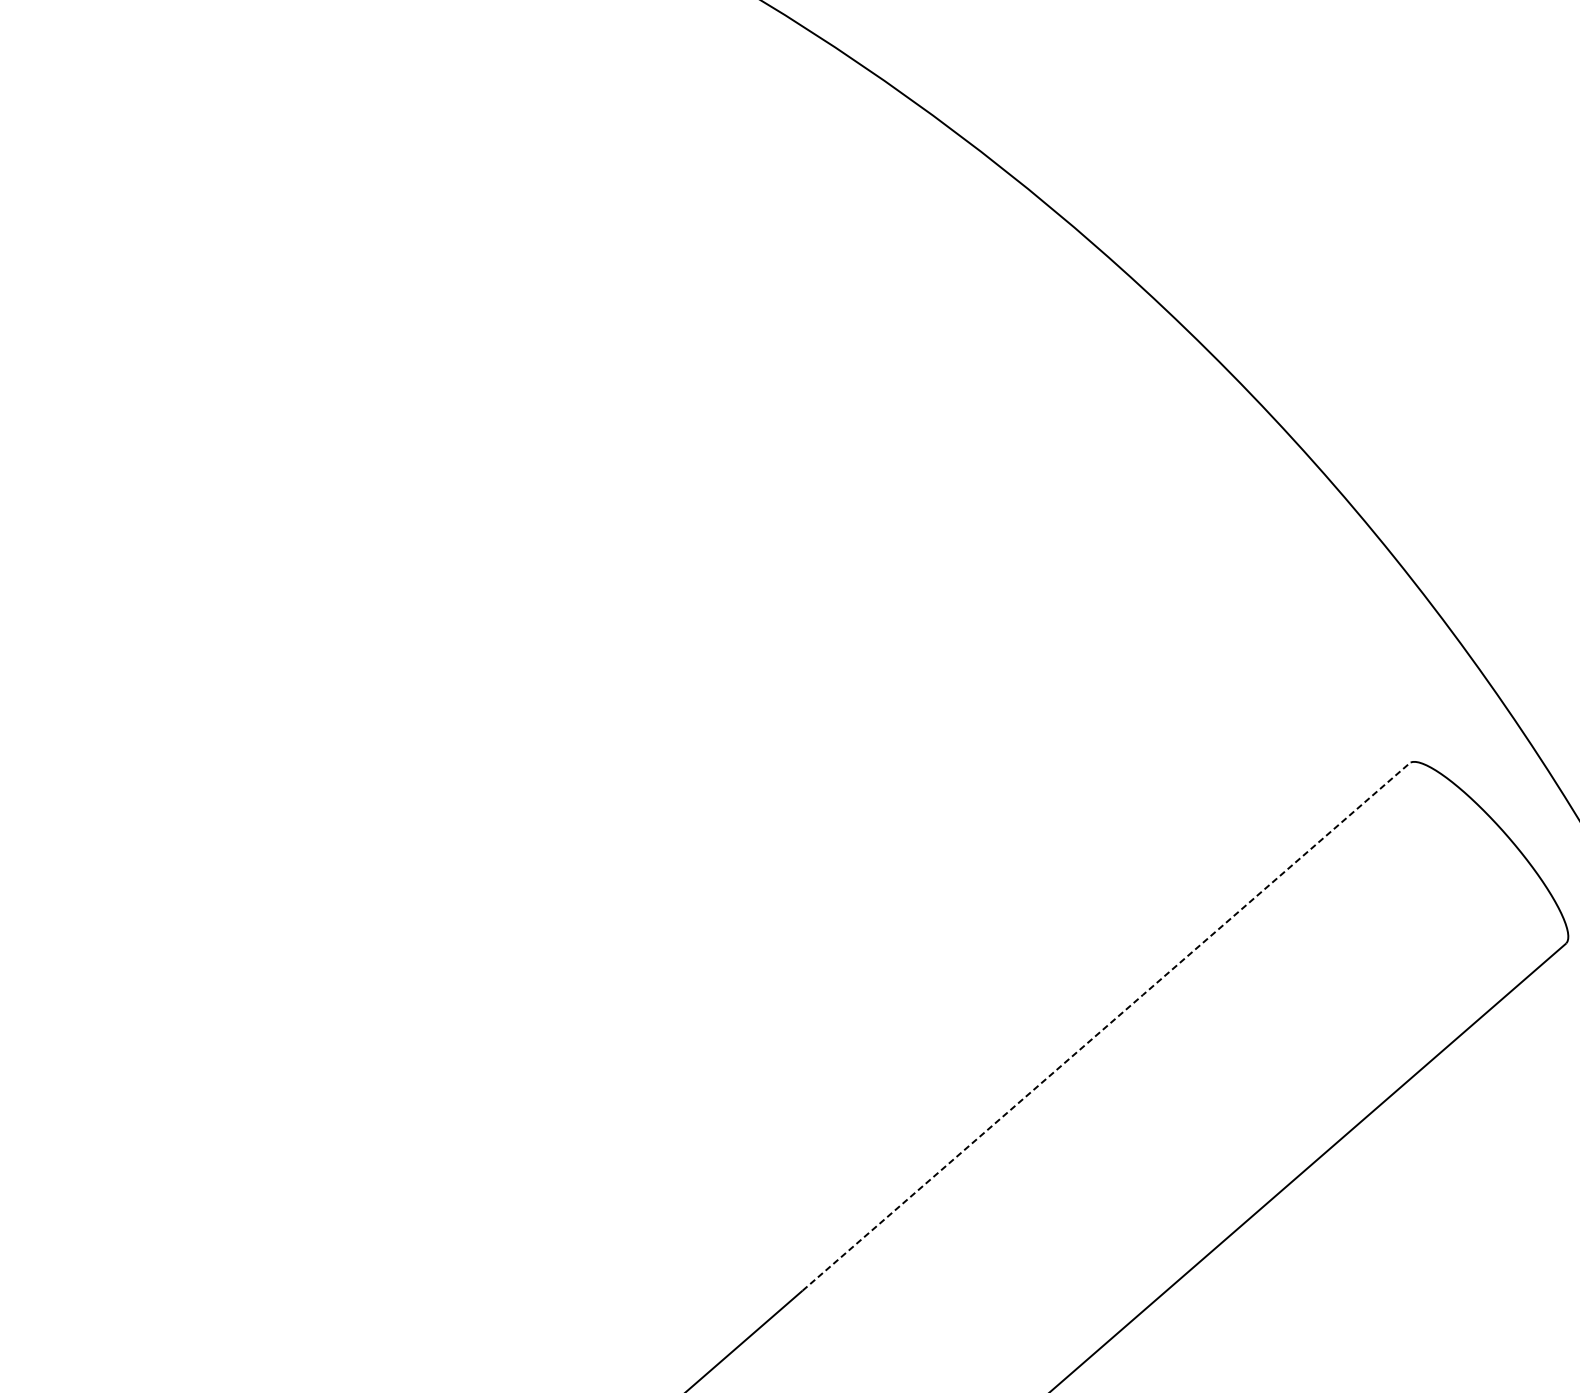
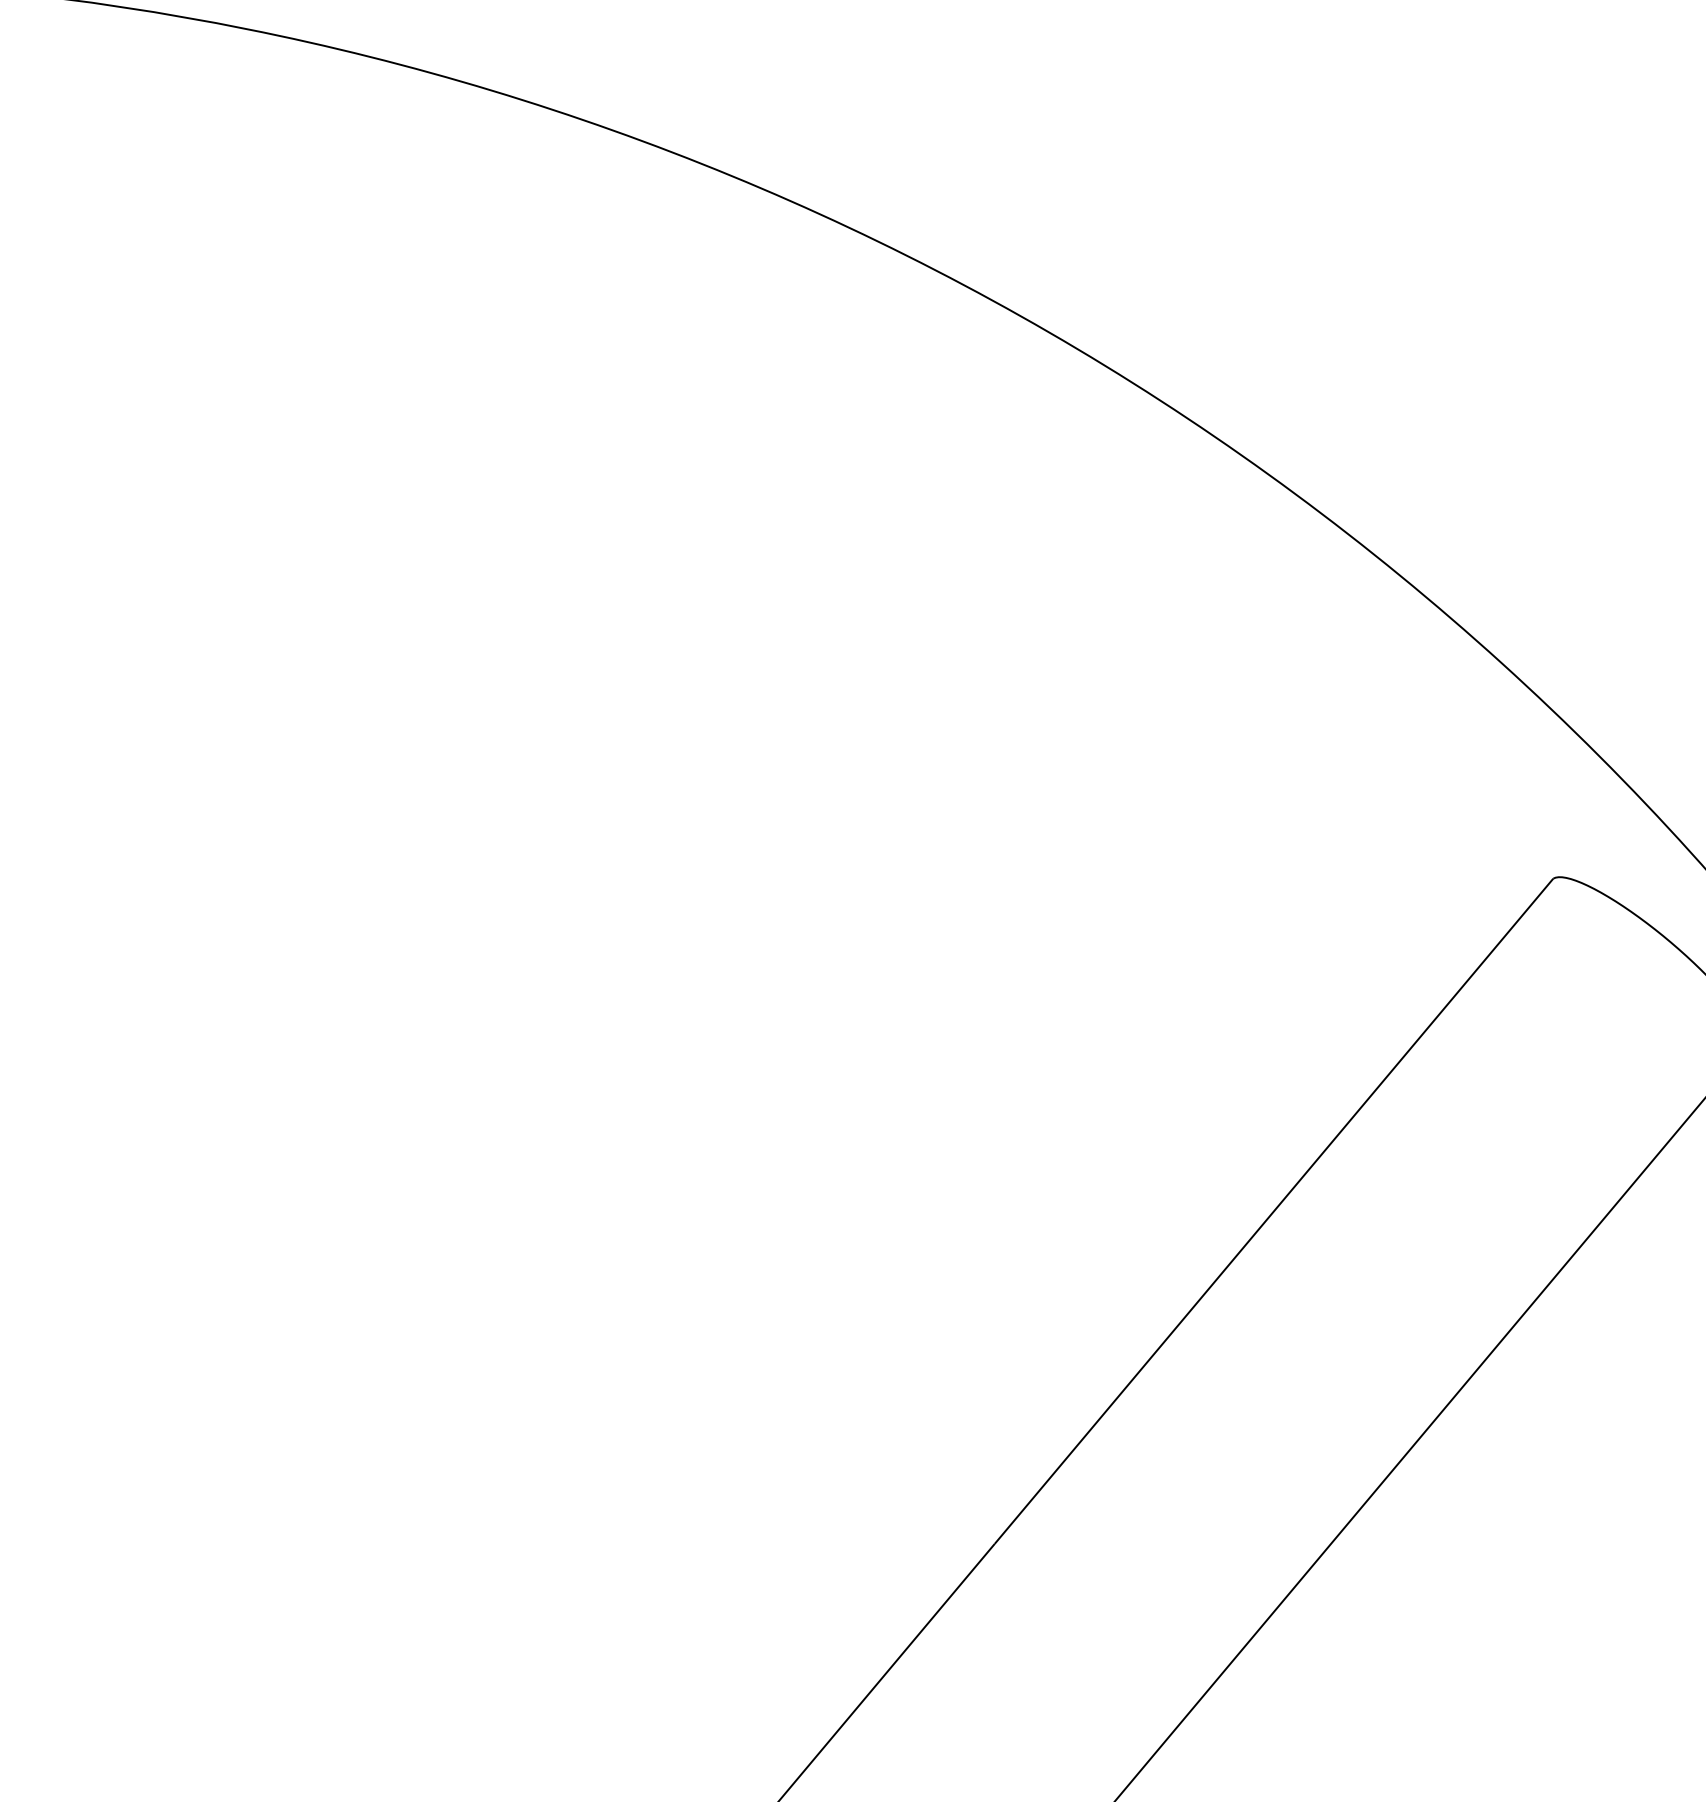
line: (1107, 1025) -> (1274, 1210), dashed -> solid

